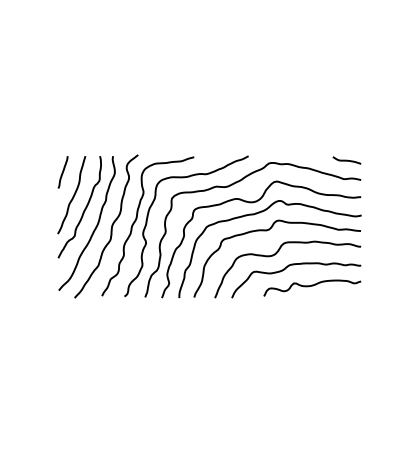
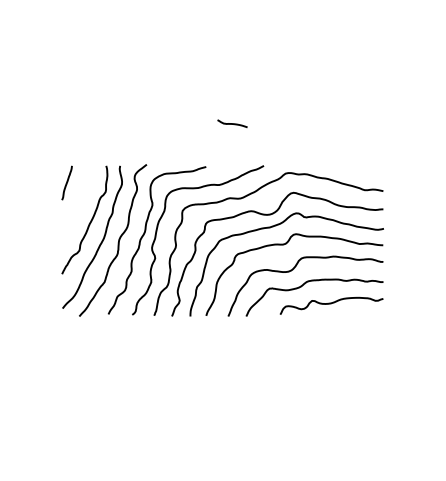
curve: (346, 160) -> (232, 123), moved
curve: (72, 196) -> (77, 208), removed

